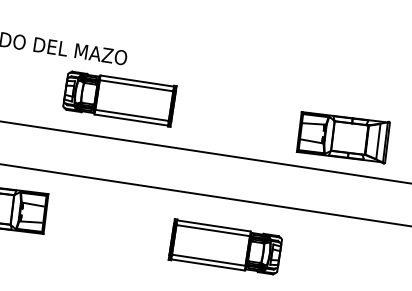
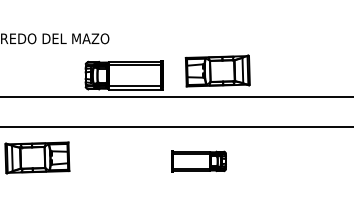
part: (118, 97) -> (123, 75), moved
part: (343, 136) -> (217, 70), moved
part: (225, 247) -> (198, 161), size x0.7

